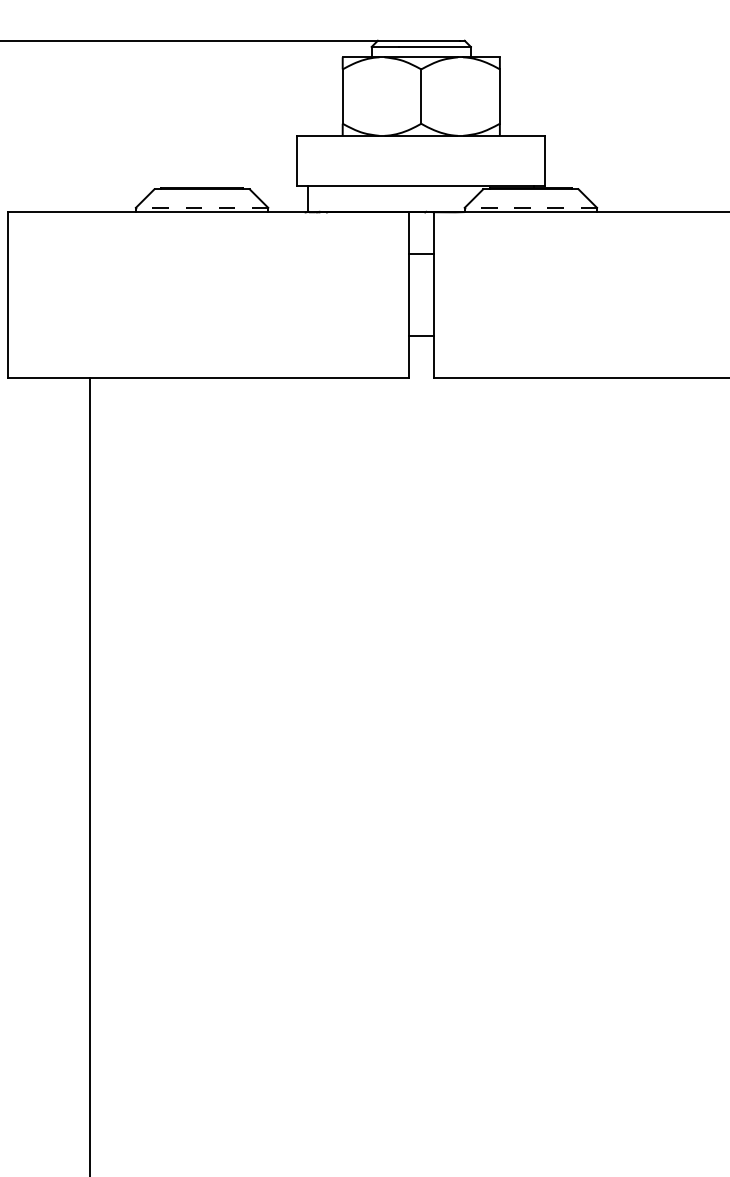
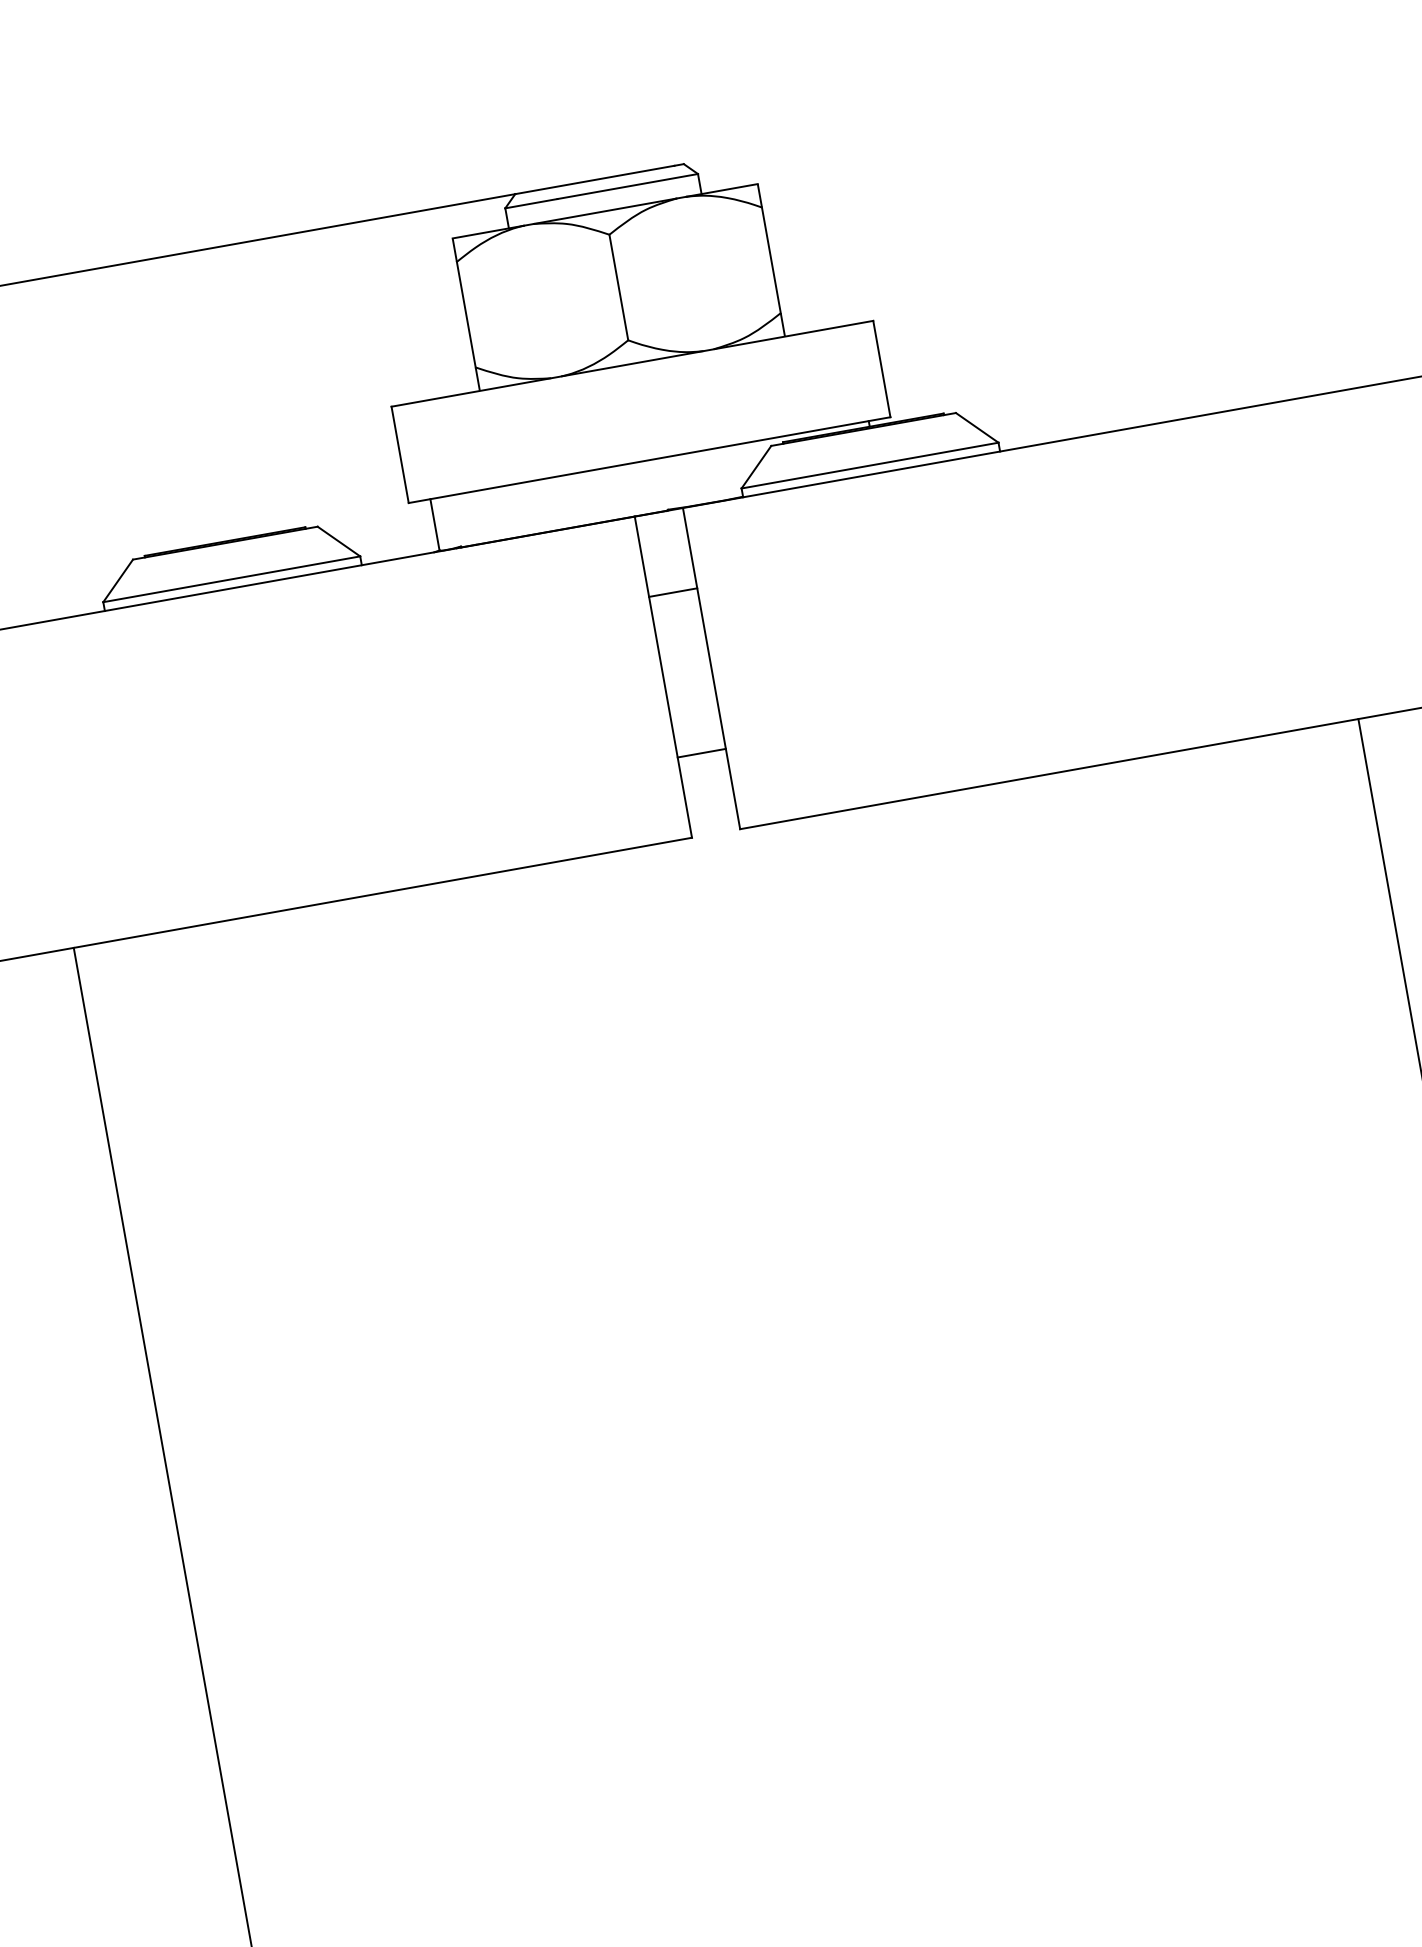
line: (201, 207) -> (230, 578), dashed -> solid
line: (530, 207) -> (869, 465), dashed -> solid

